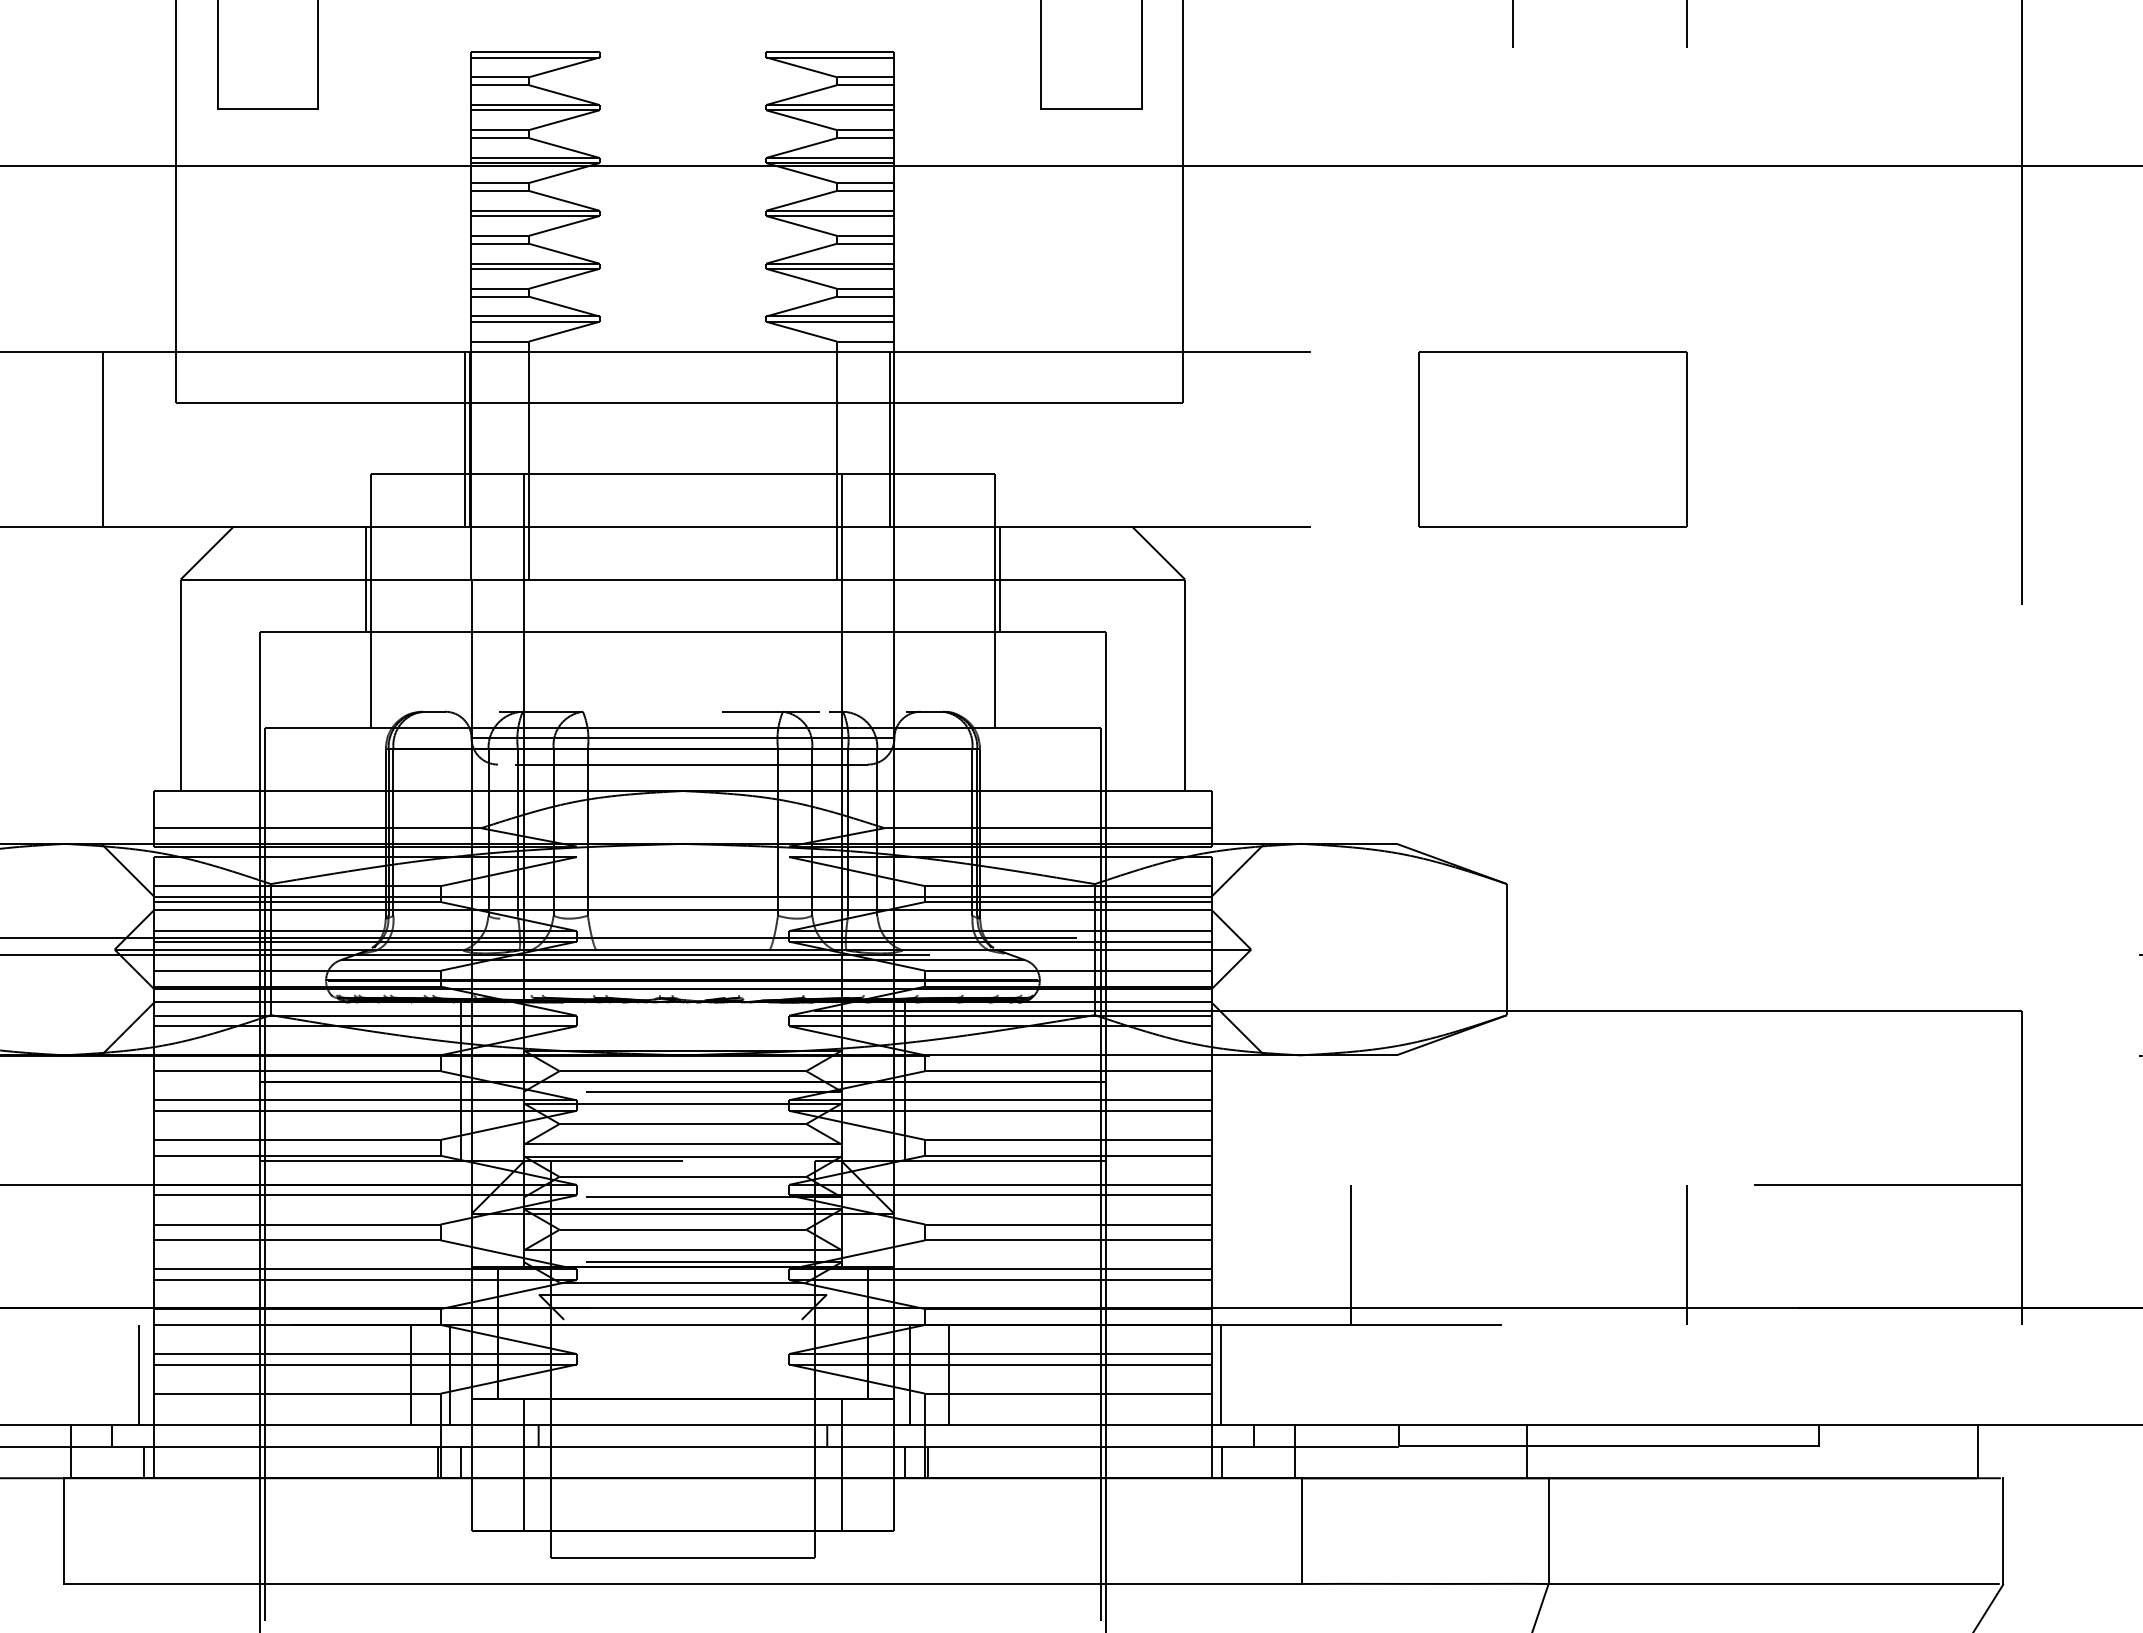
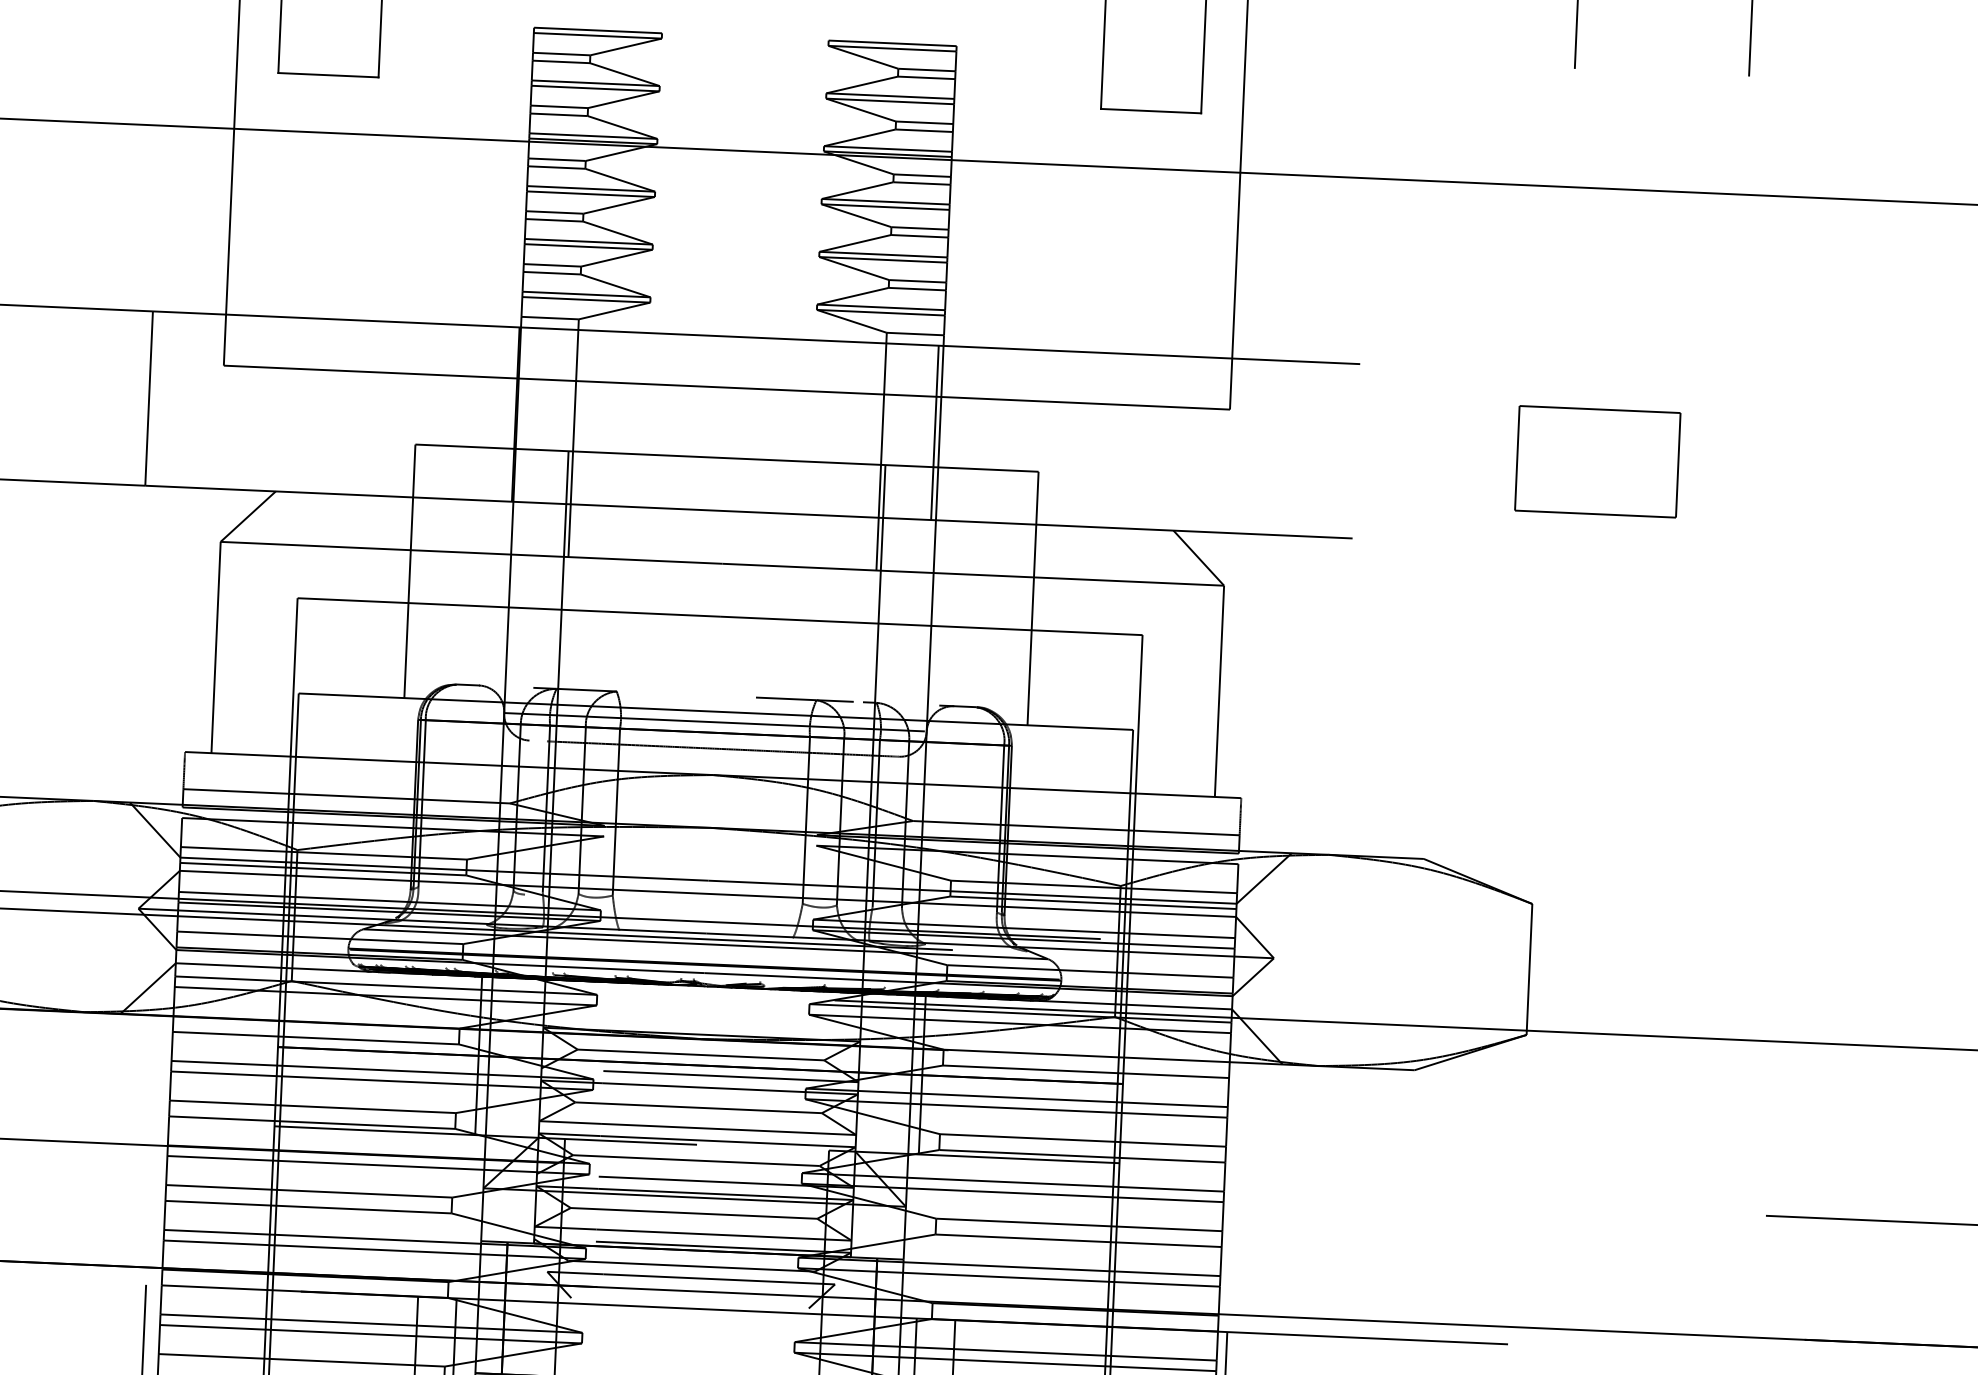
line: (465, 439) -> (511, 414), removed
part: (1552, 439) -> (1597, 461), size x0.6
line: (365, 579) -> (405, 549), removed
line: (1000, 579) -> (1039, 577), removed
line: (1351, 1255) -> (1360, 1268), removed
line: (1686, 1255) -> (1695, 1282), removed

